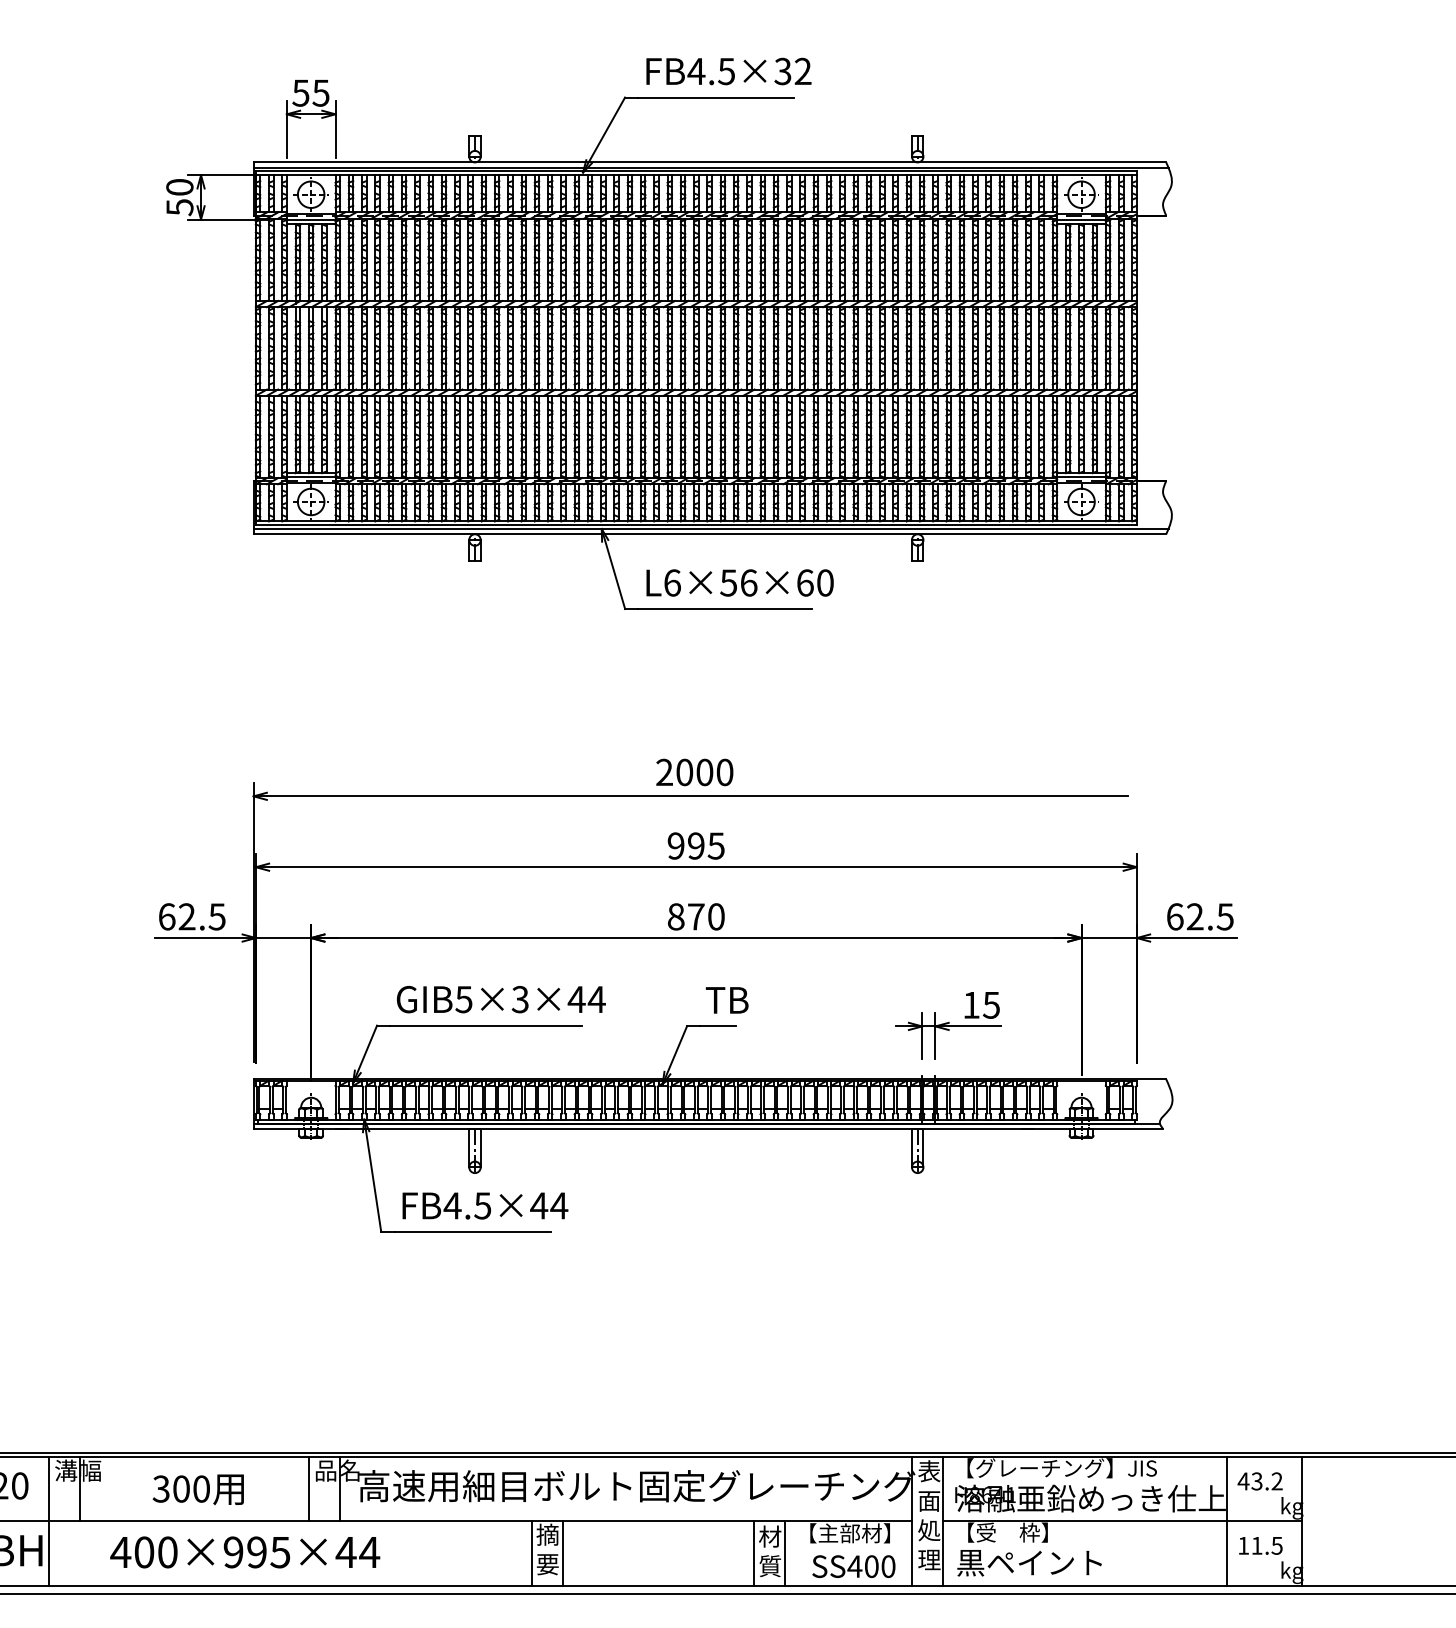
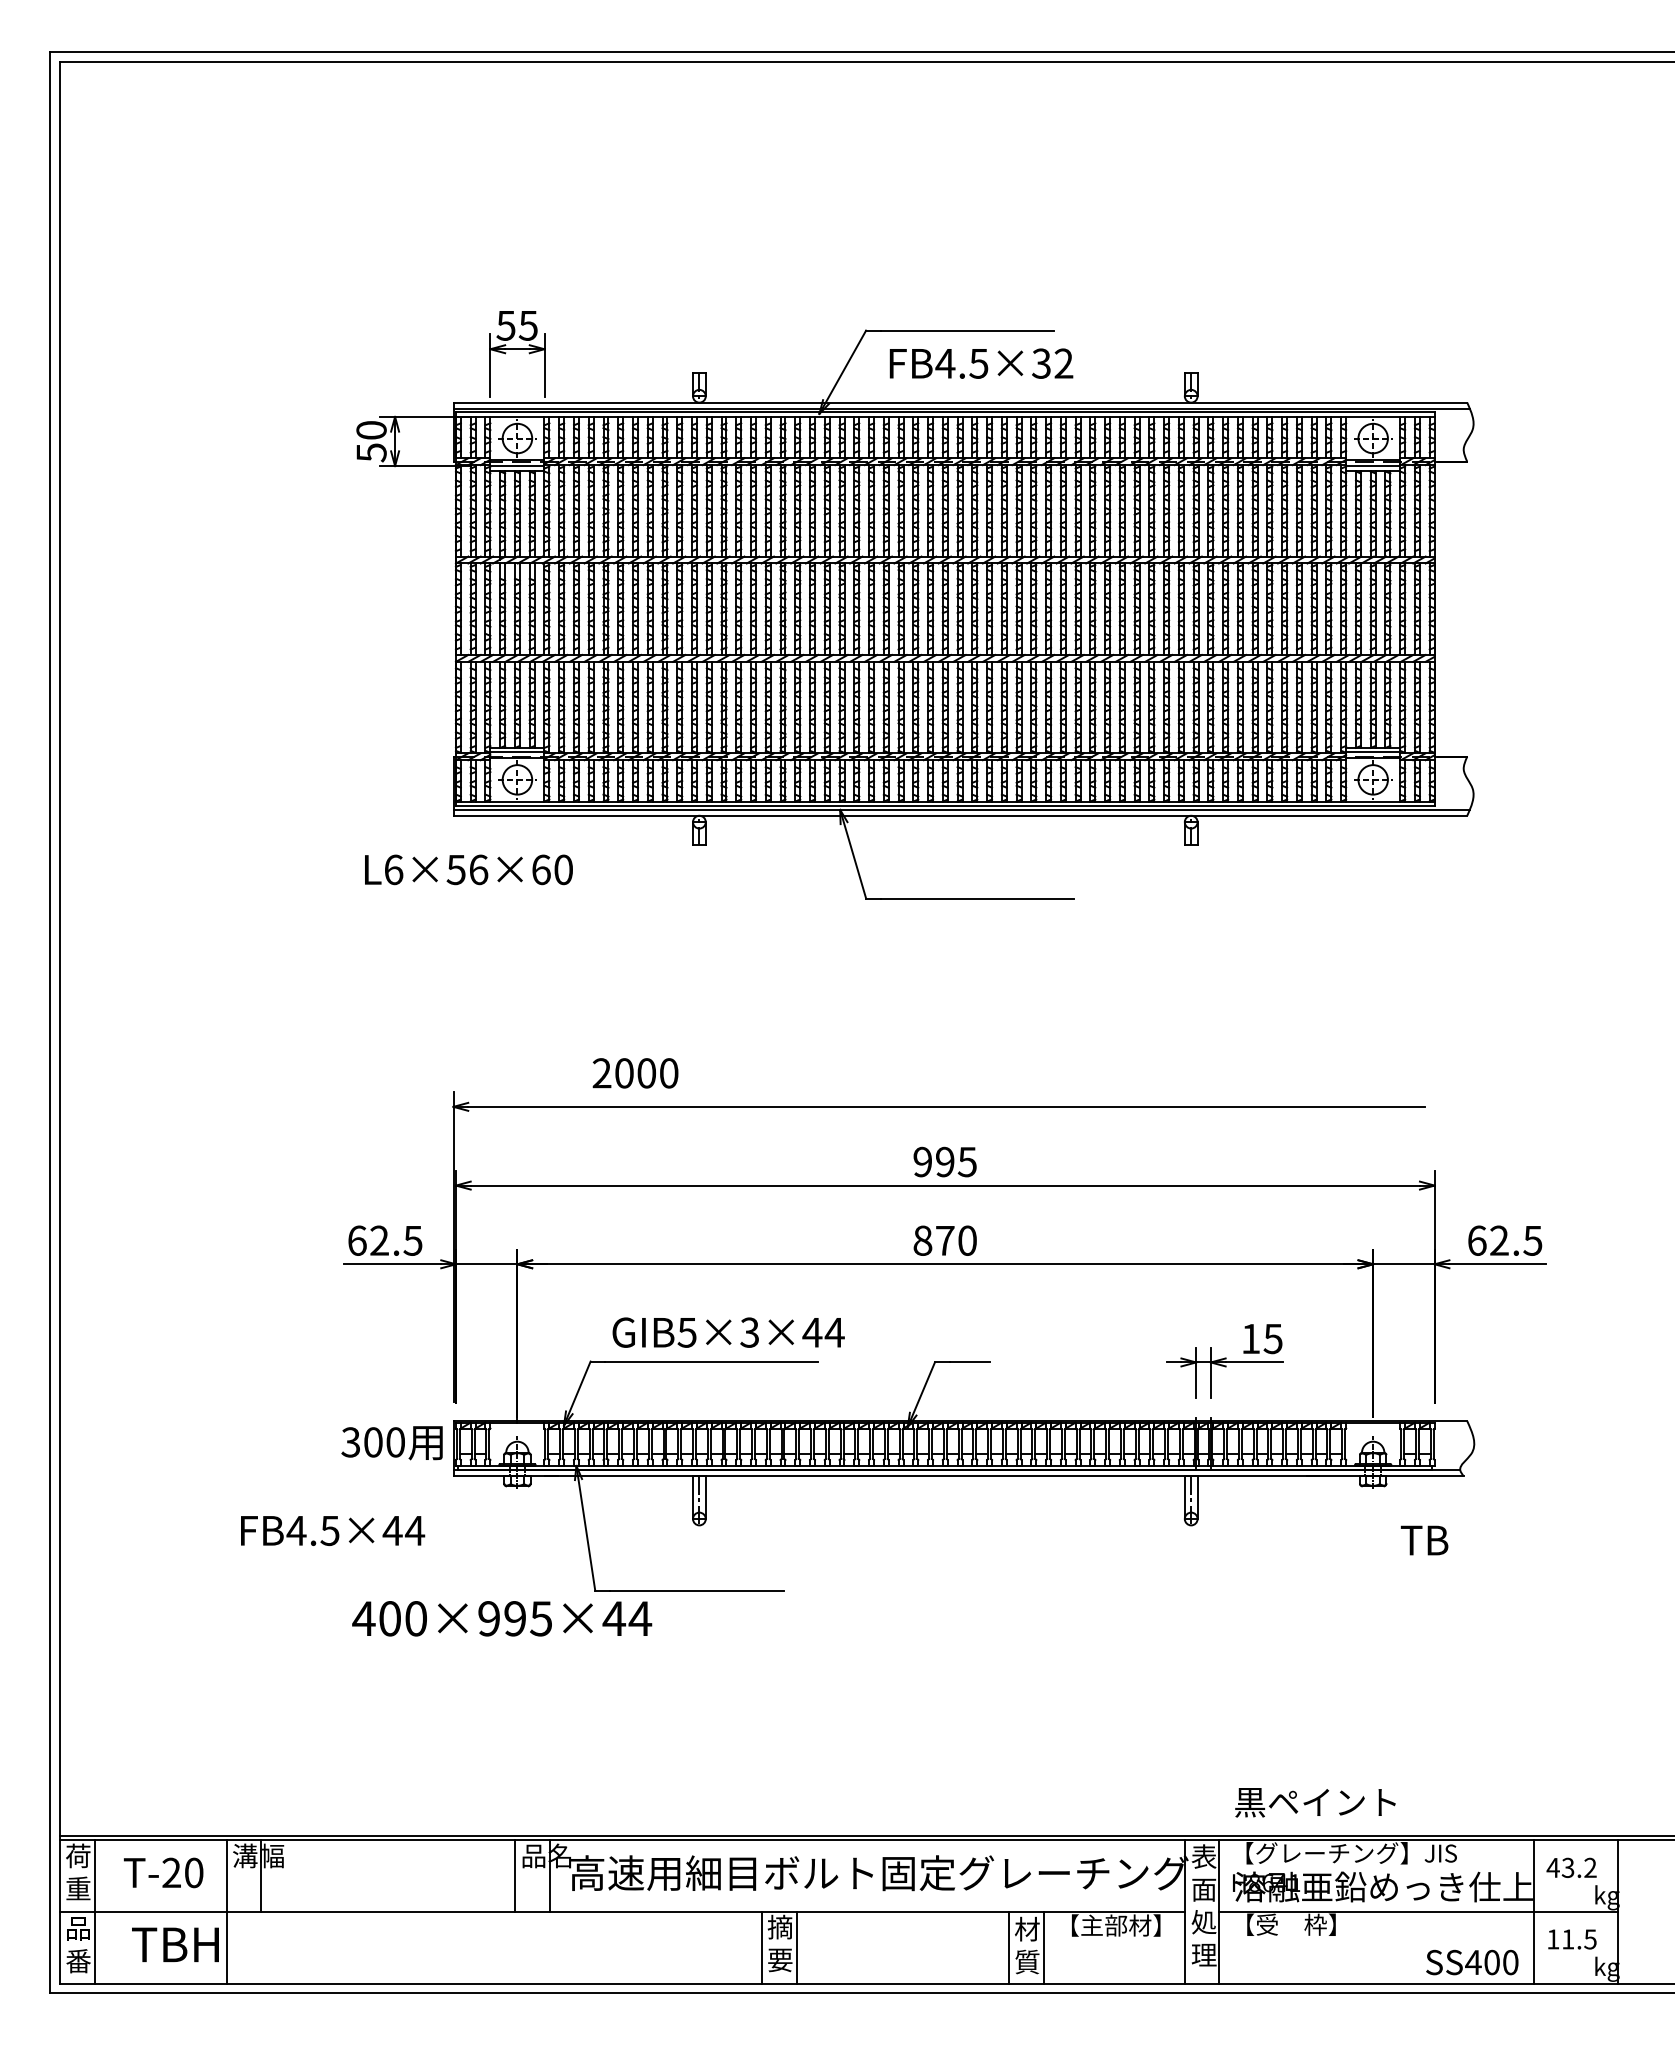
text: (728, 71) -> (981, 363), moved
text: (739, 582) -> (468, 869), moved
text: (694, 772) -> (635, 1073), moved
text: (727, 1000) -> (1424, 1540), moved
text: (485, 1205) -> (333, 1530), moved
text: (197, 1490) -> (391, 1443), moved
text: (245, 1552) -> (502, 1618), moved
text: (1029, 1562) -> (1315, 1802), moved
text: (854, 1566) -> (1472, 1962), moved

